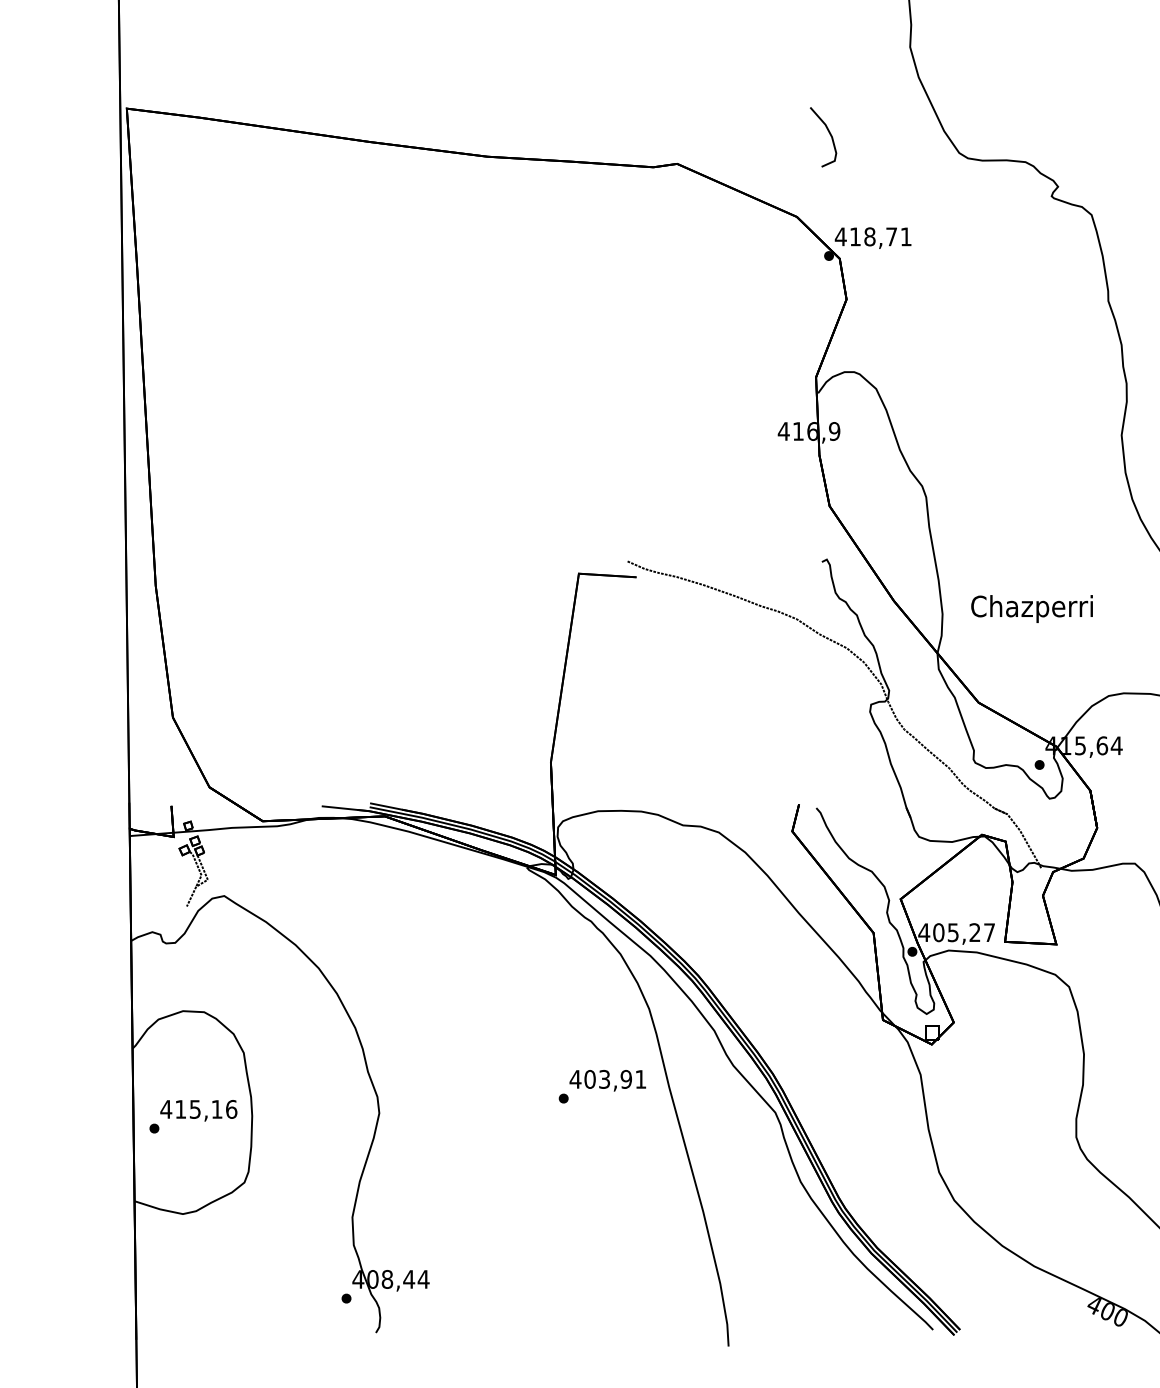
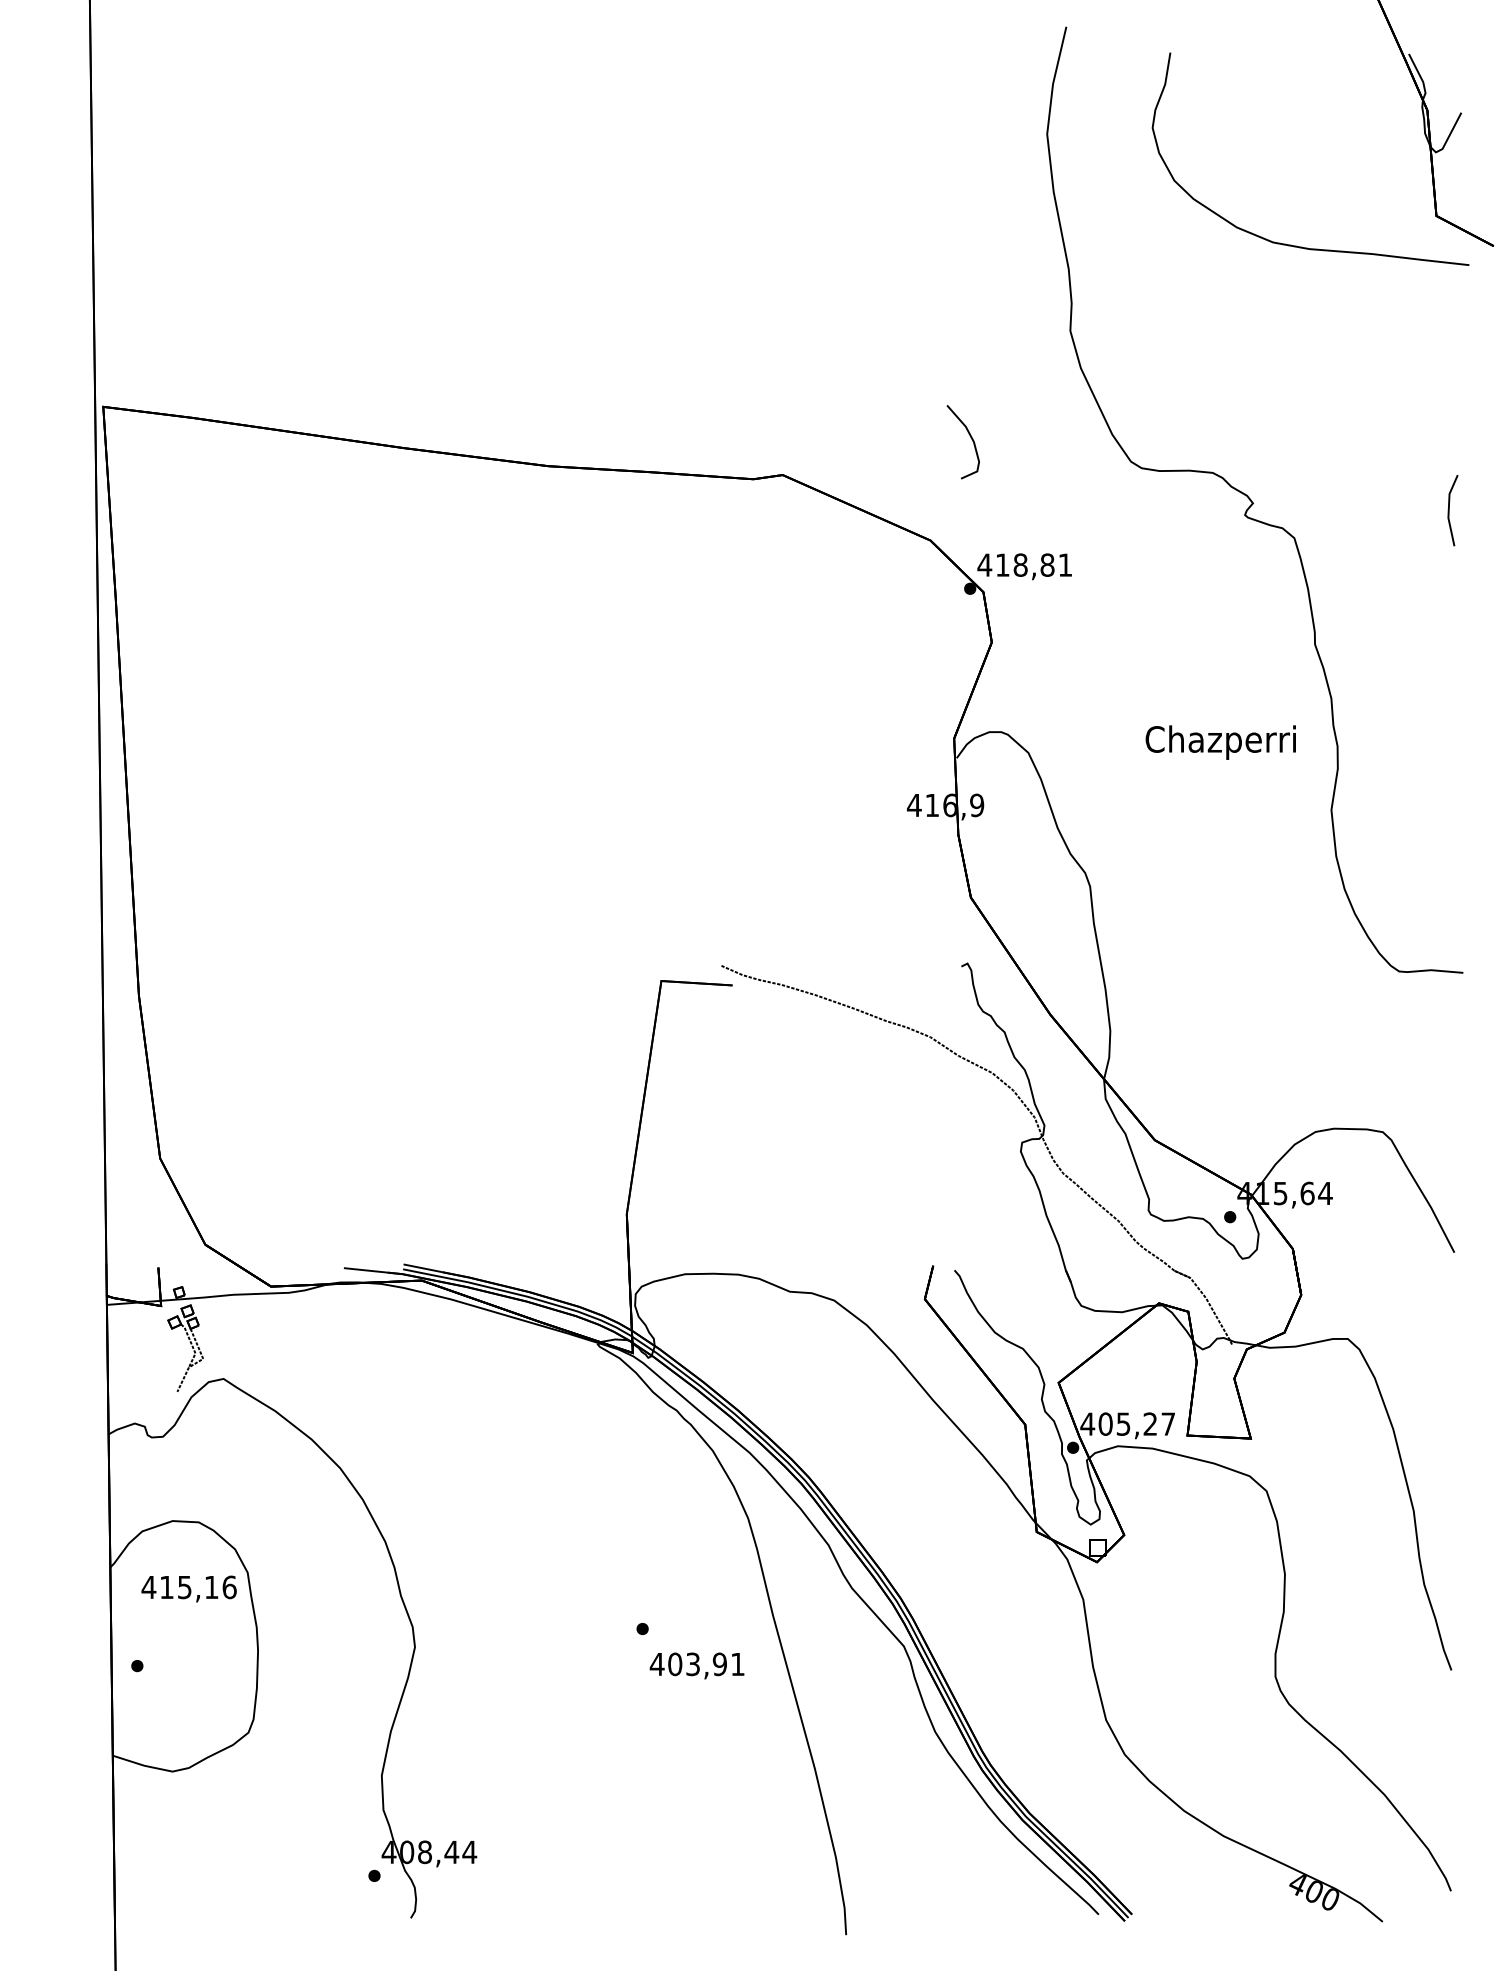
text: (891, 236) -> (1047, 564), 418,71 -> 418,81
text: (1031, 608) -> (1220, 742), moved
text: (607, 1080) -> (696, 1665), moved
text: (198, 1110) -> (188, 1588), moved

